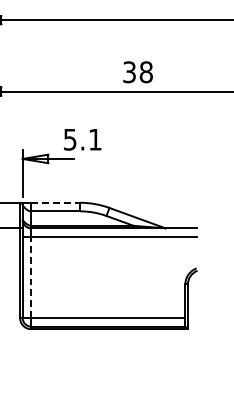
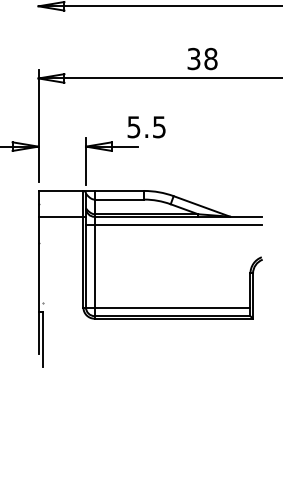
text: (95, 140) -> (159, 127), 5.1 -> 5.5
line: (55, 202) -> (119, 190), dashed -> solid
line: (31, 277) -> (94, 266), dashed -> solid

